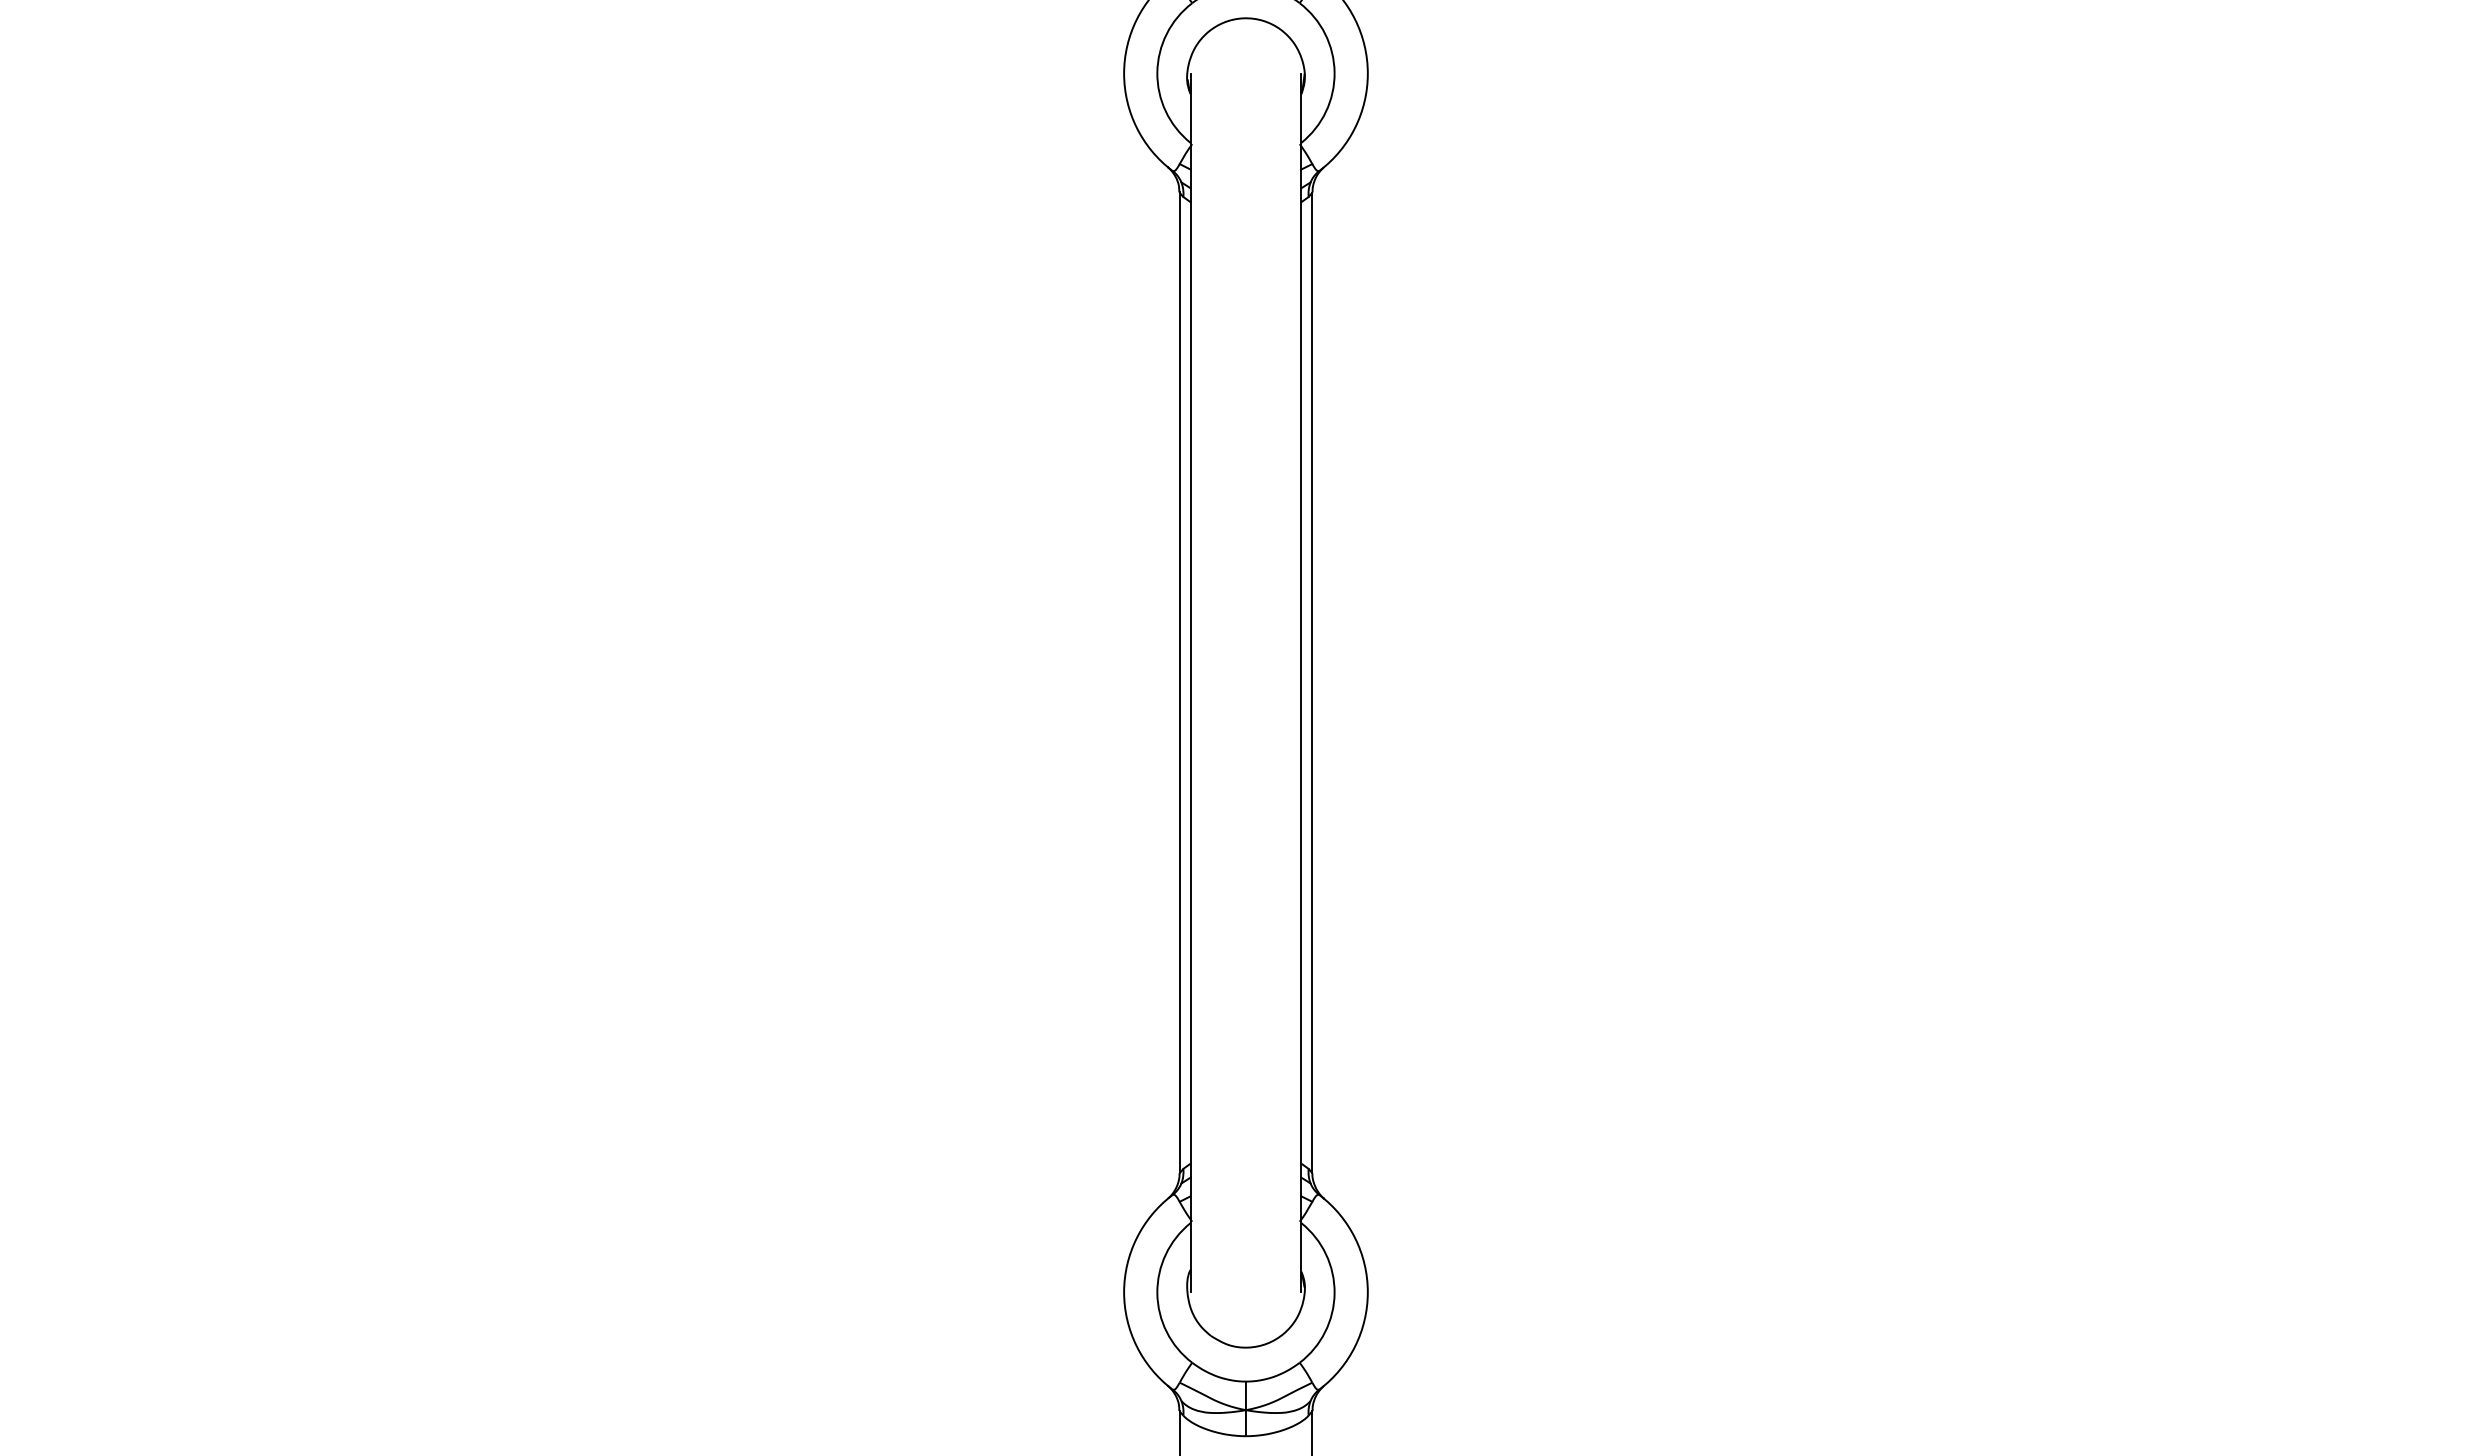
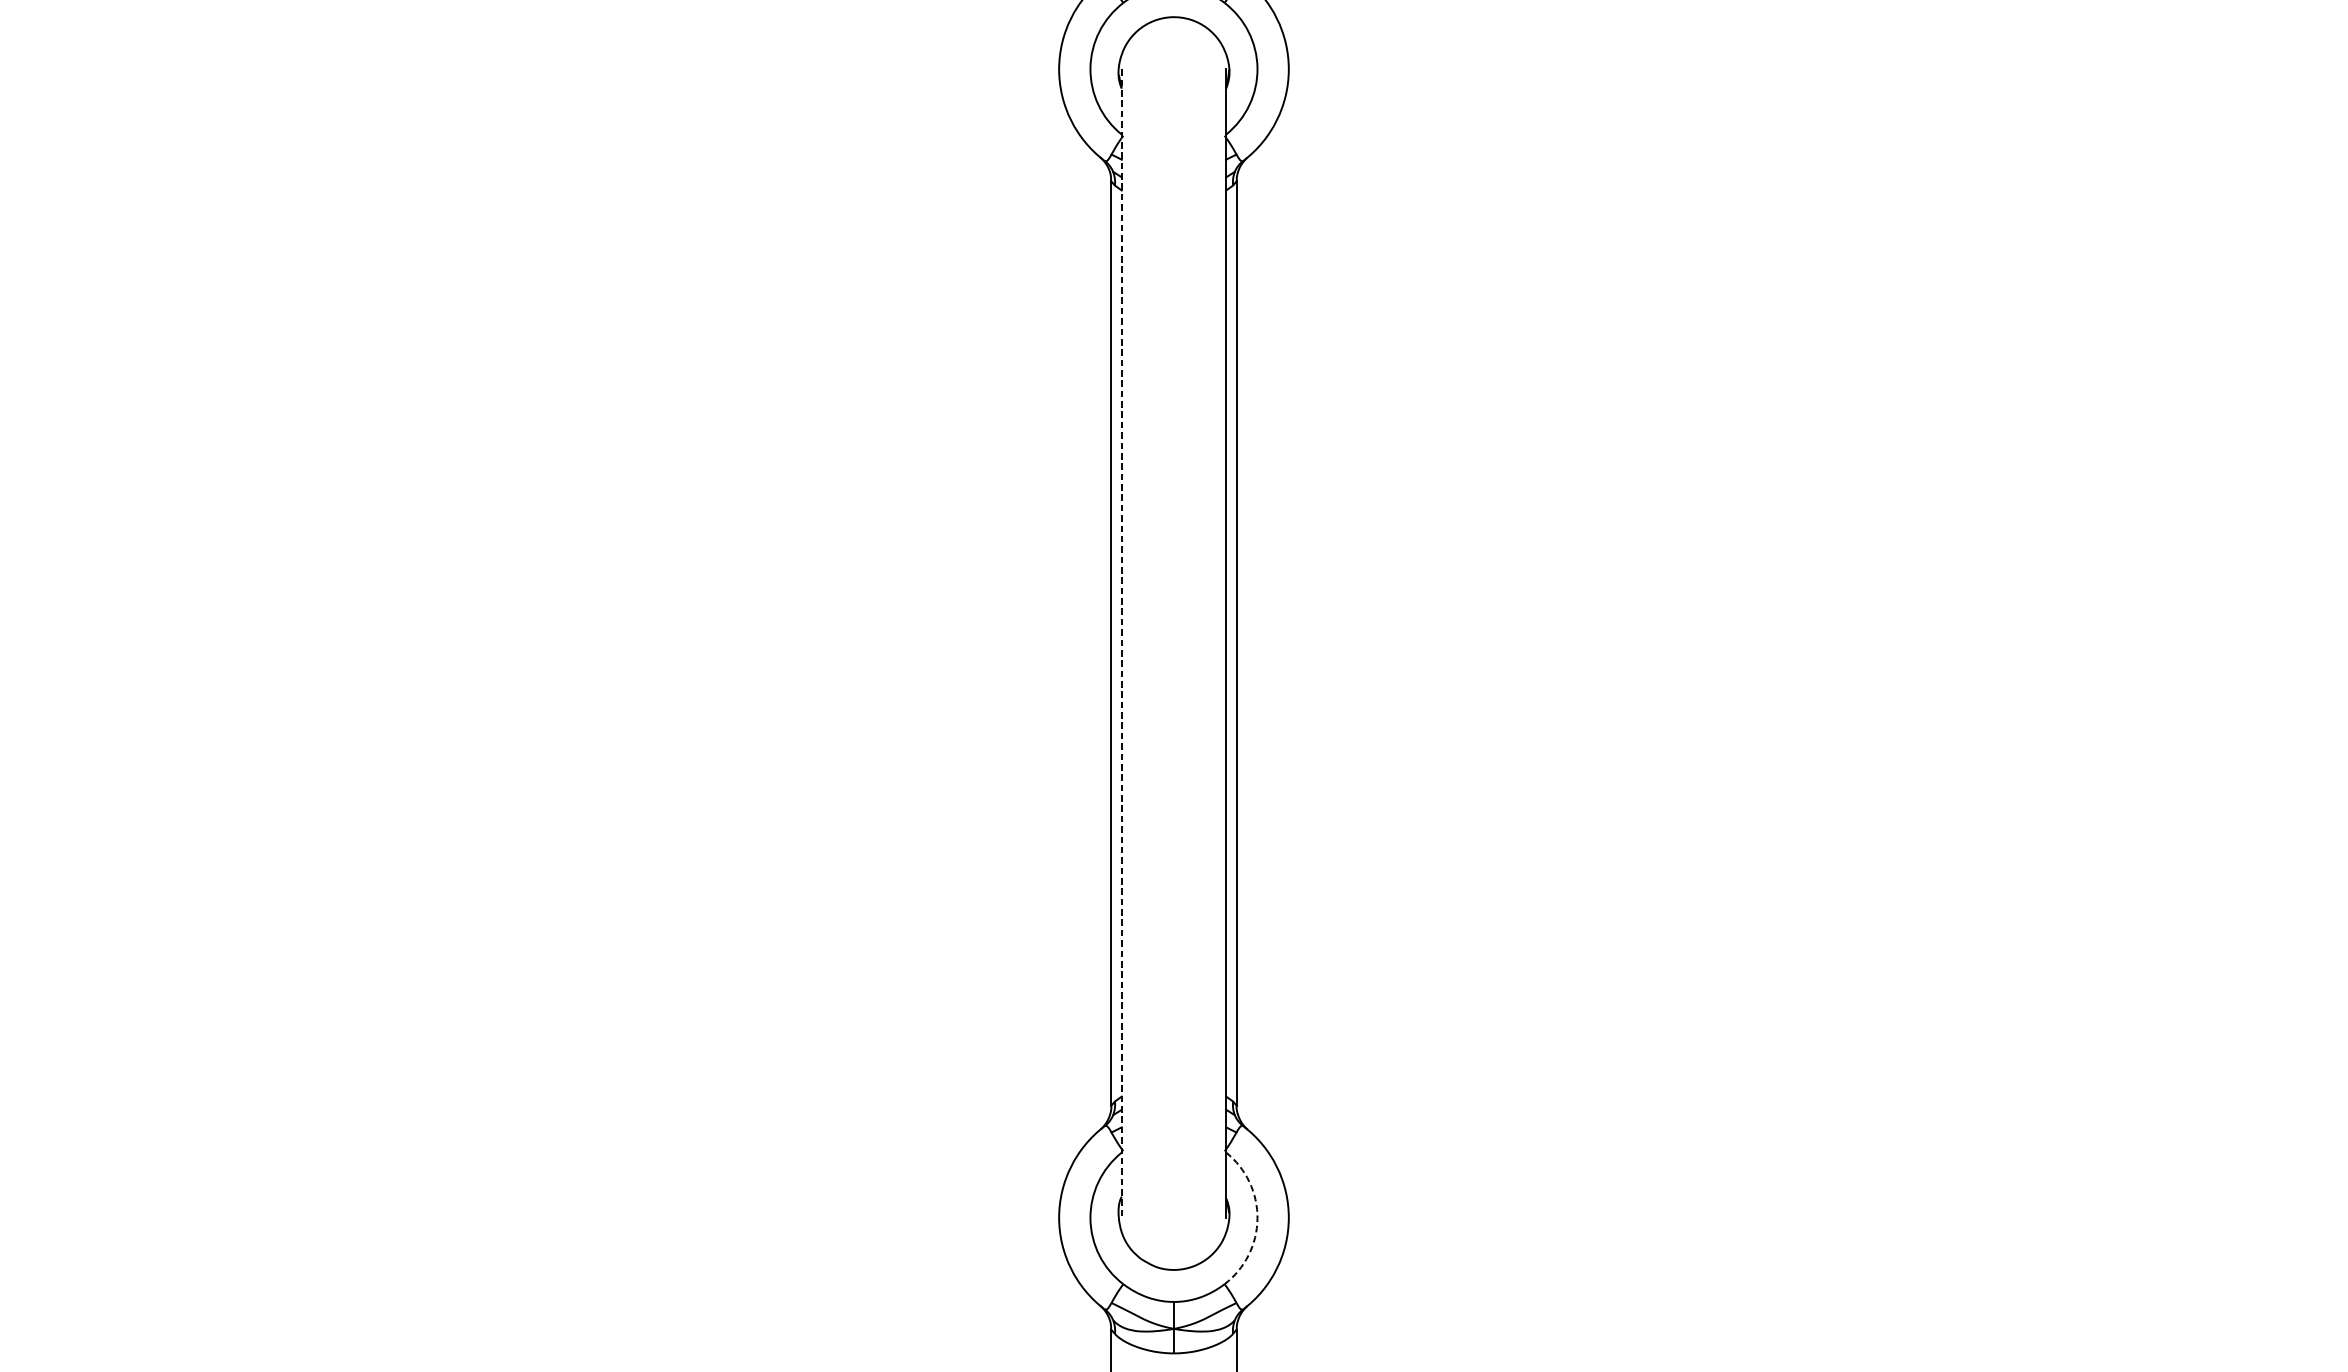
line: (1190, 683) -> (1121, 644), solid -> dashed
arc: (1334, 1293) -> (1257, 1218), solid -> dashed

